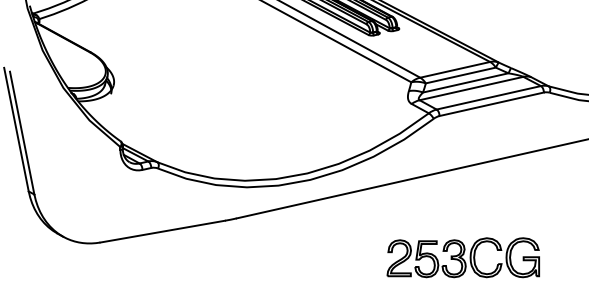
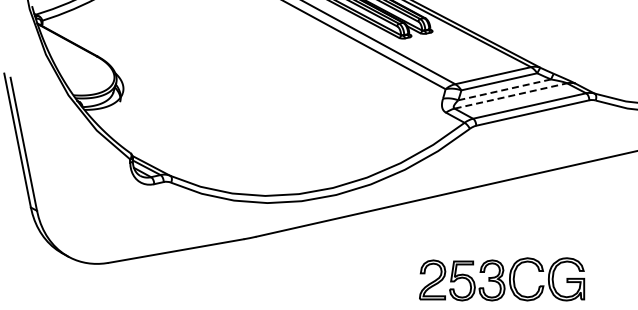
line: (466, 82) -> (505, 89), solid -> dashed
line: (471, 88) -> (510, 95), solid -> dashed

